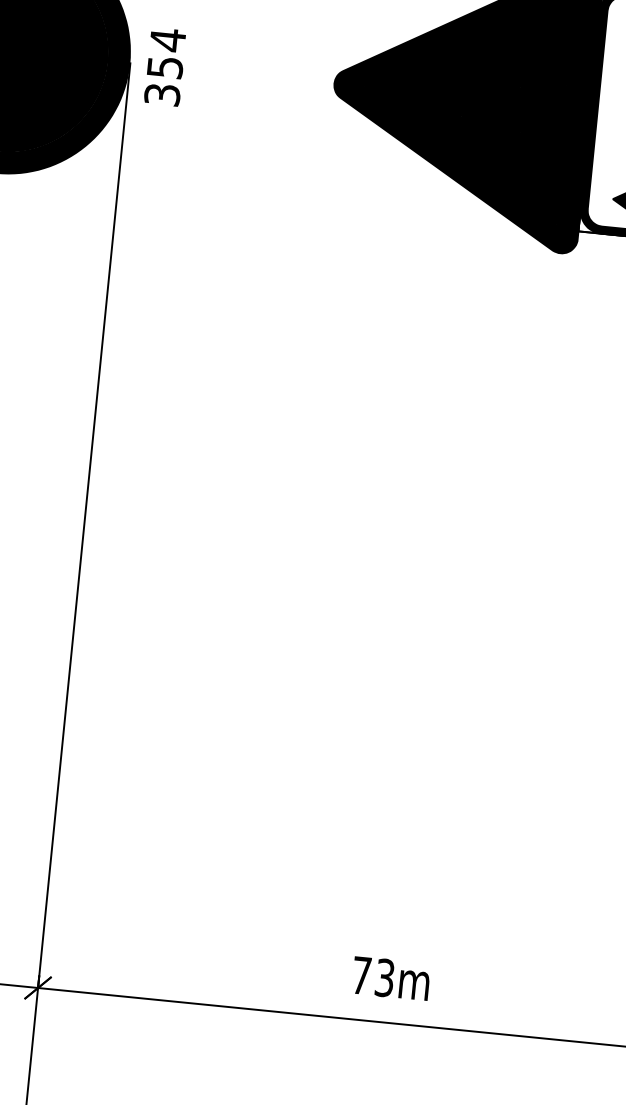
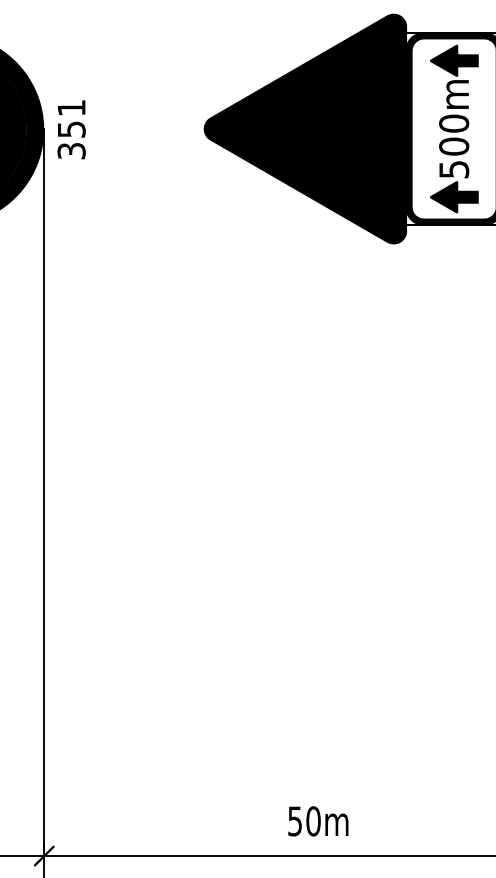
text: (167, 40) -> (71, 108), 354 -> 351
text: (373, 977) -> (304, 821), 73m -> 50m

